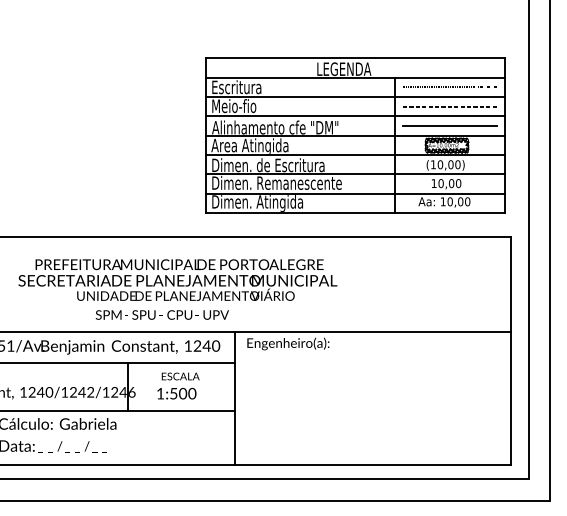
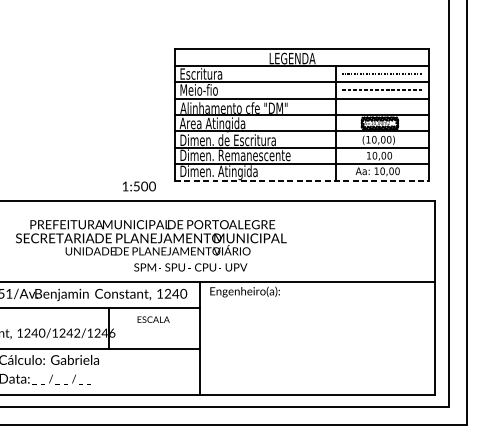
line: (449, 126) -> (382, 107), removed
line: (355, 212) -> (302, 180), solid -> dashed
text: (161, 314) -> (190, 267), moved
text: (176, 393) -> (139, 186), moved

